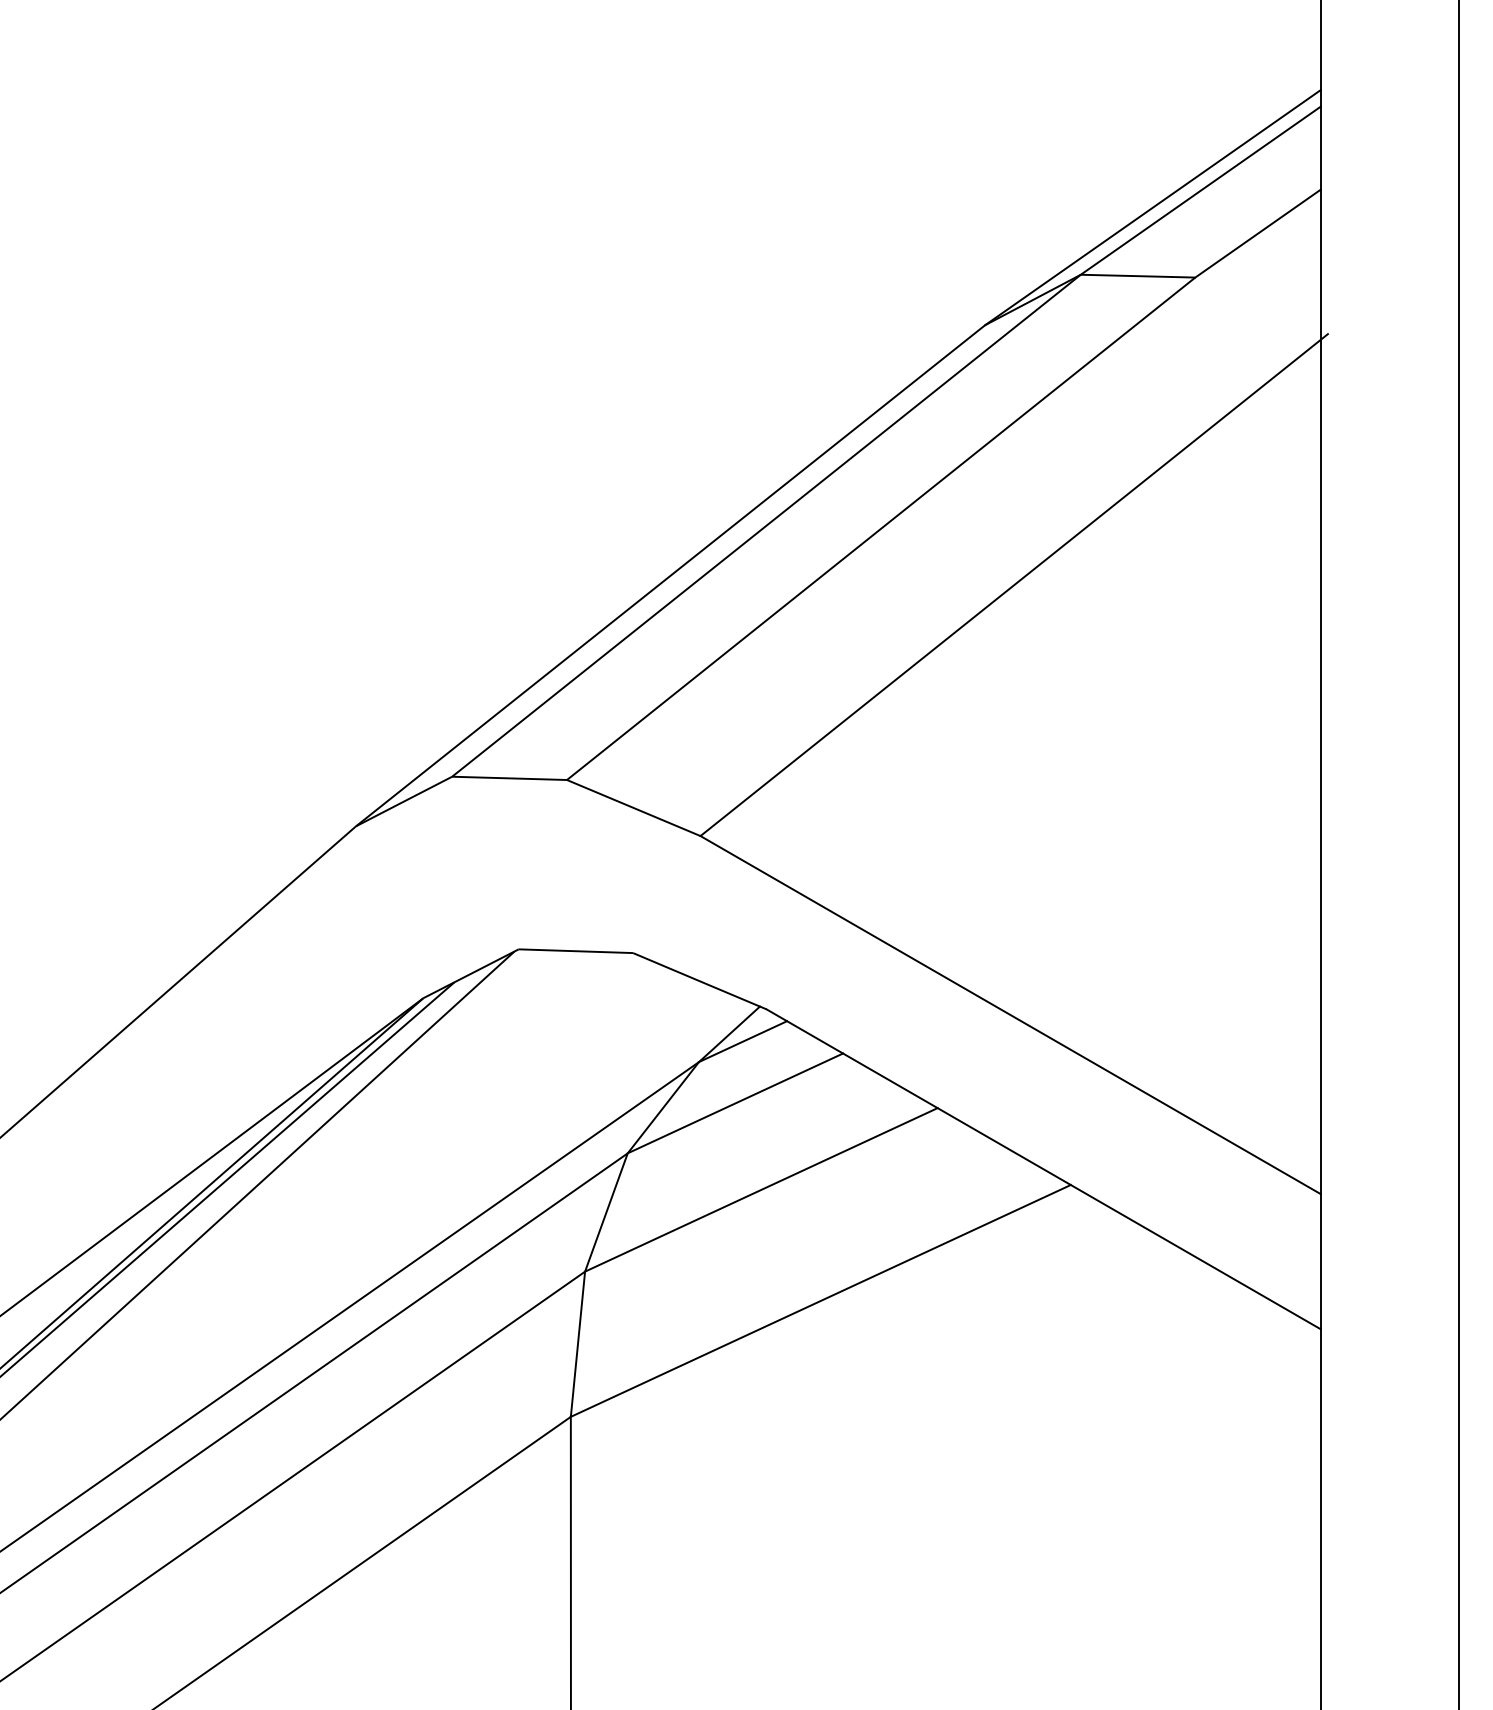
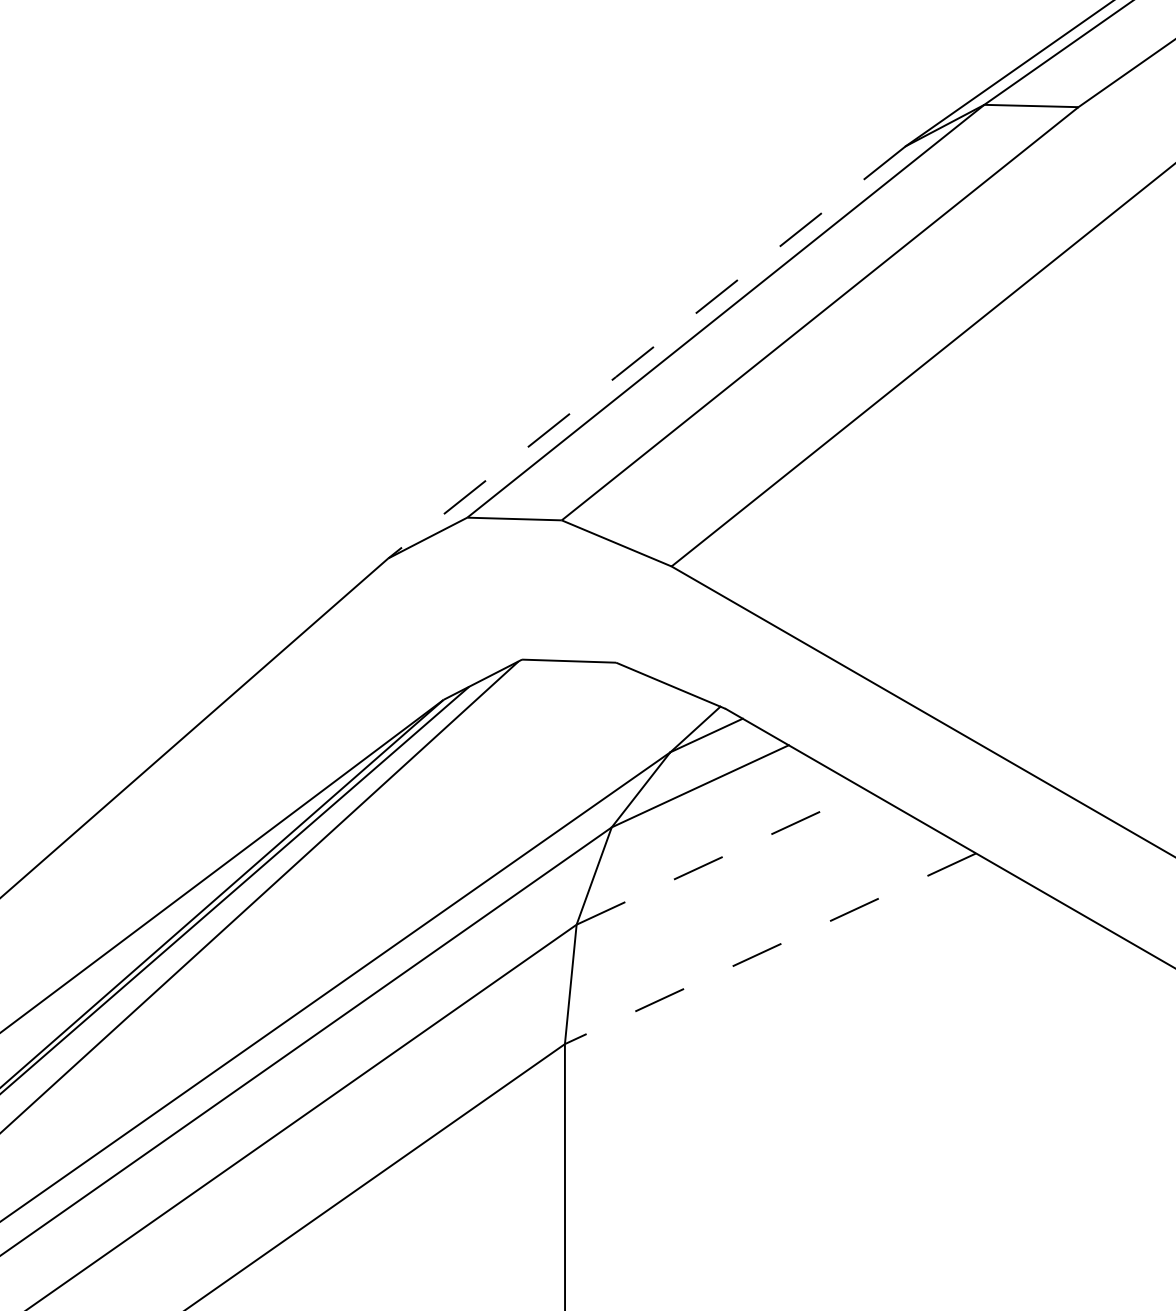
line: (670, 575) -> (646, 352), solid -> dashed
line: (761, 1189) -> (721, 857), solid -> dashed
line: (820, 1300) -> (770, 948), solid -> dashed

